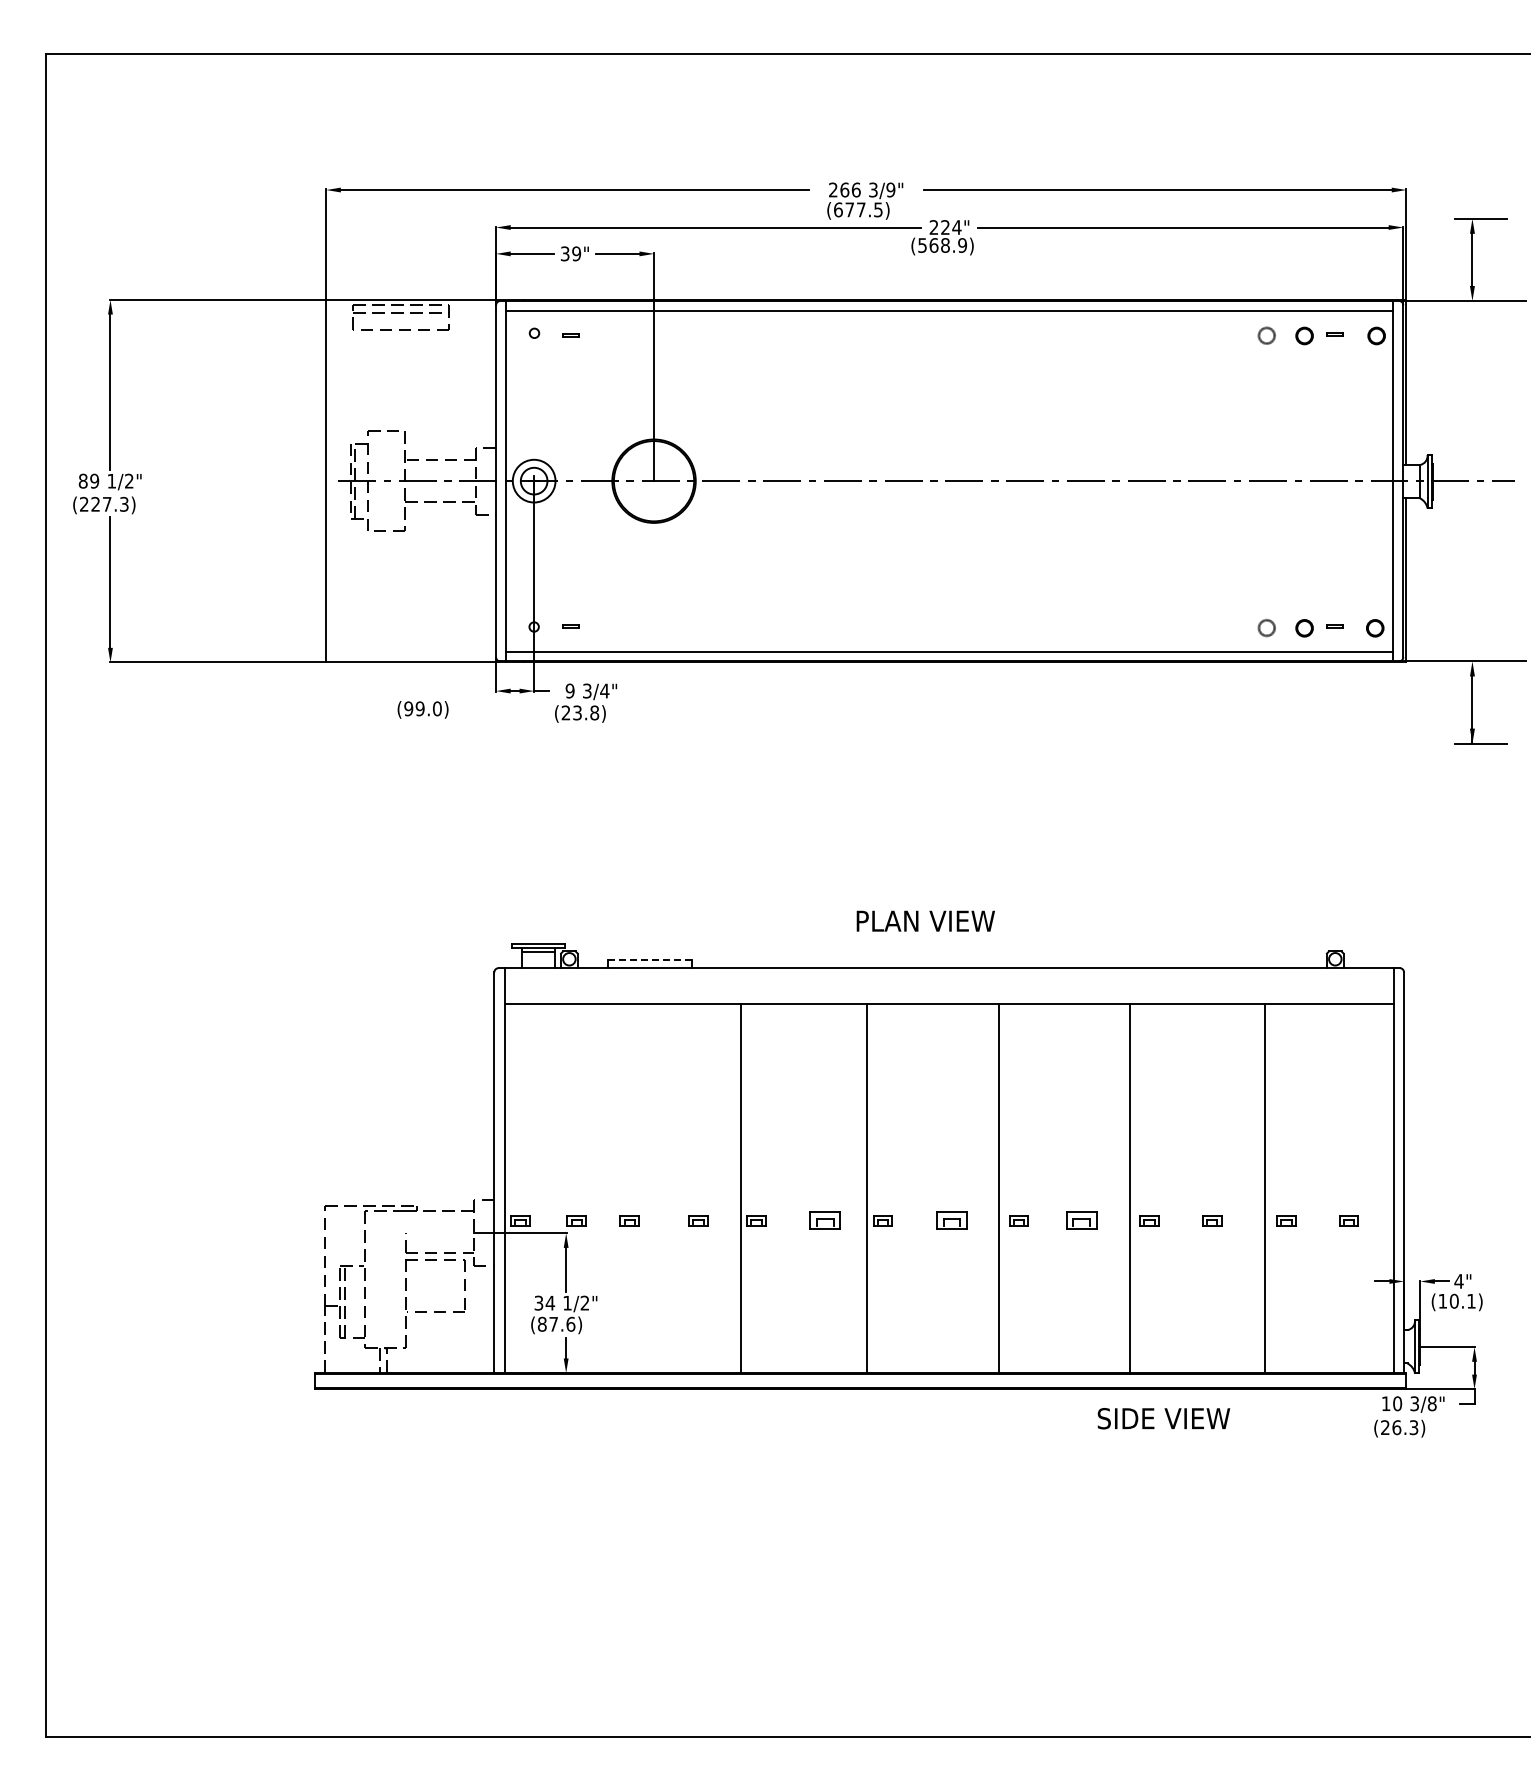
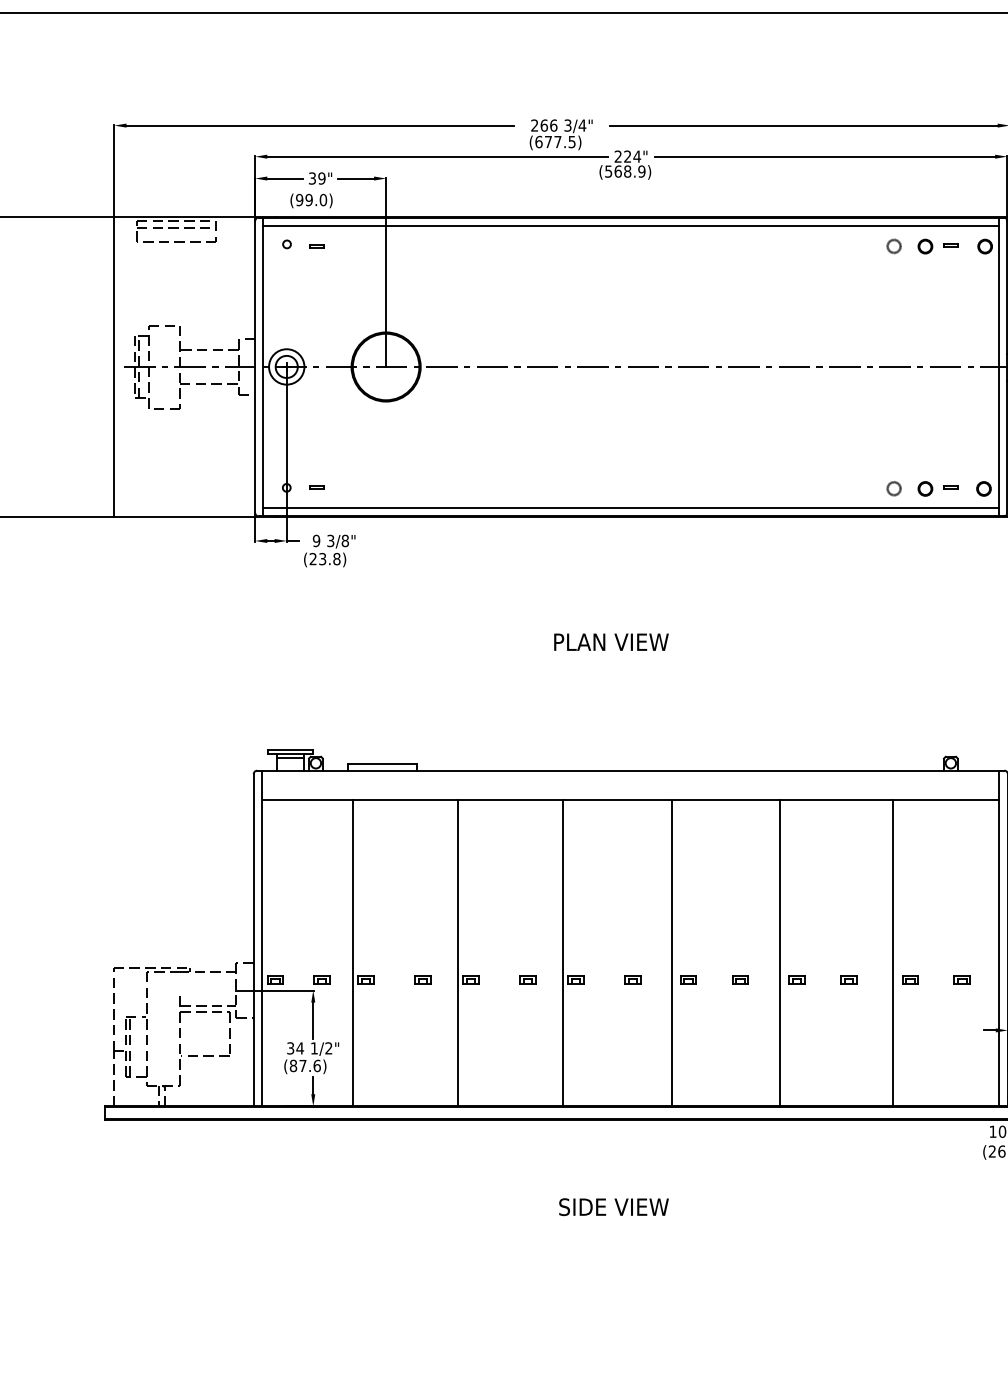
text: (890, 189) -> (582, 125), 3/9" -> 3/4"
text: (604, 690) -> (345, 540), 3/4" -> 3/8"
text: (422, 709) -> (311, 200), moved
text: (925, 920) -> (611, 641), moved
line: (650, 959) -> (383, 763), dashed -> solid
line: (614, 1188) -> (353, 953), added
part: (825, 1220) -> (528, 979), size x0.62
part: (951, 1220) -> (632, 979), size x0.62
part: (1081, 1220) -> (740, 979), size x0.62
text: (1163, 1418) -> (613, 1207), moved

